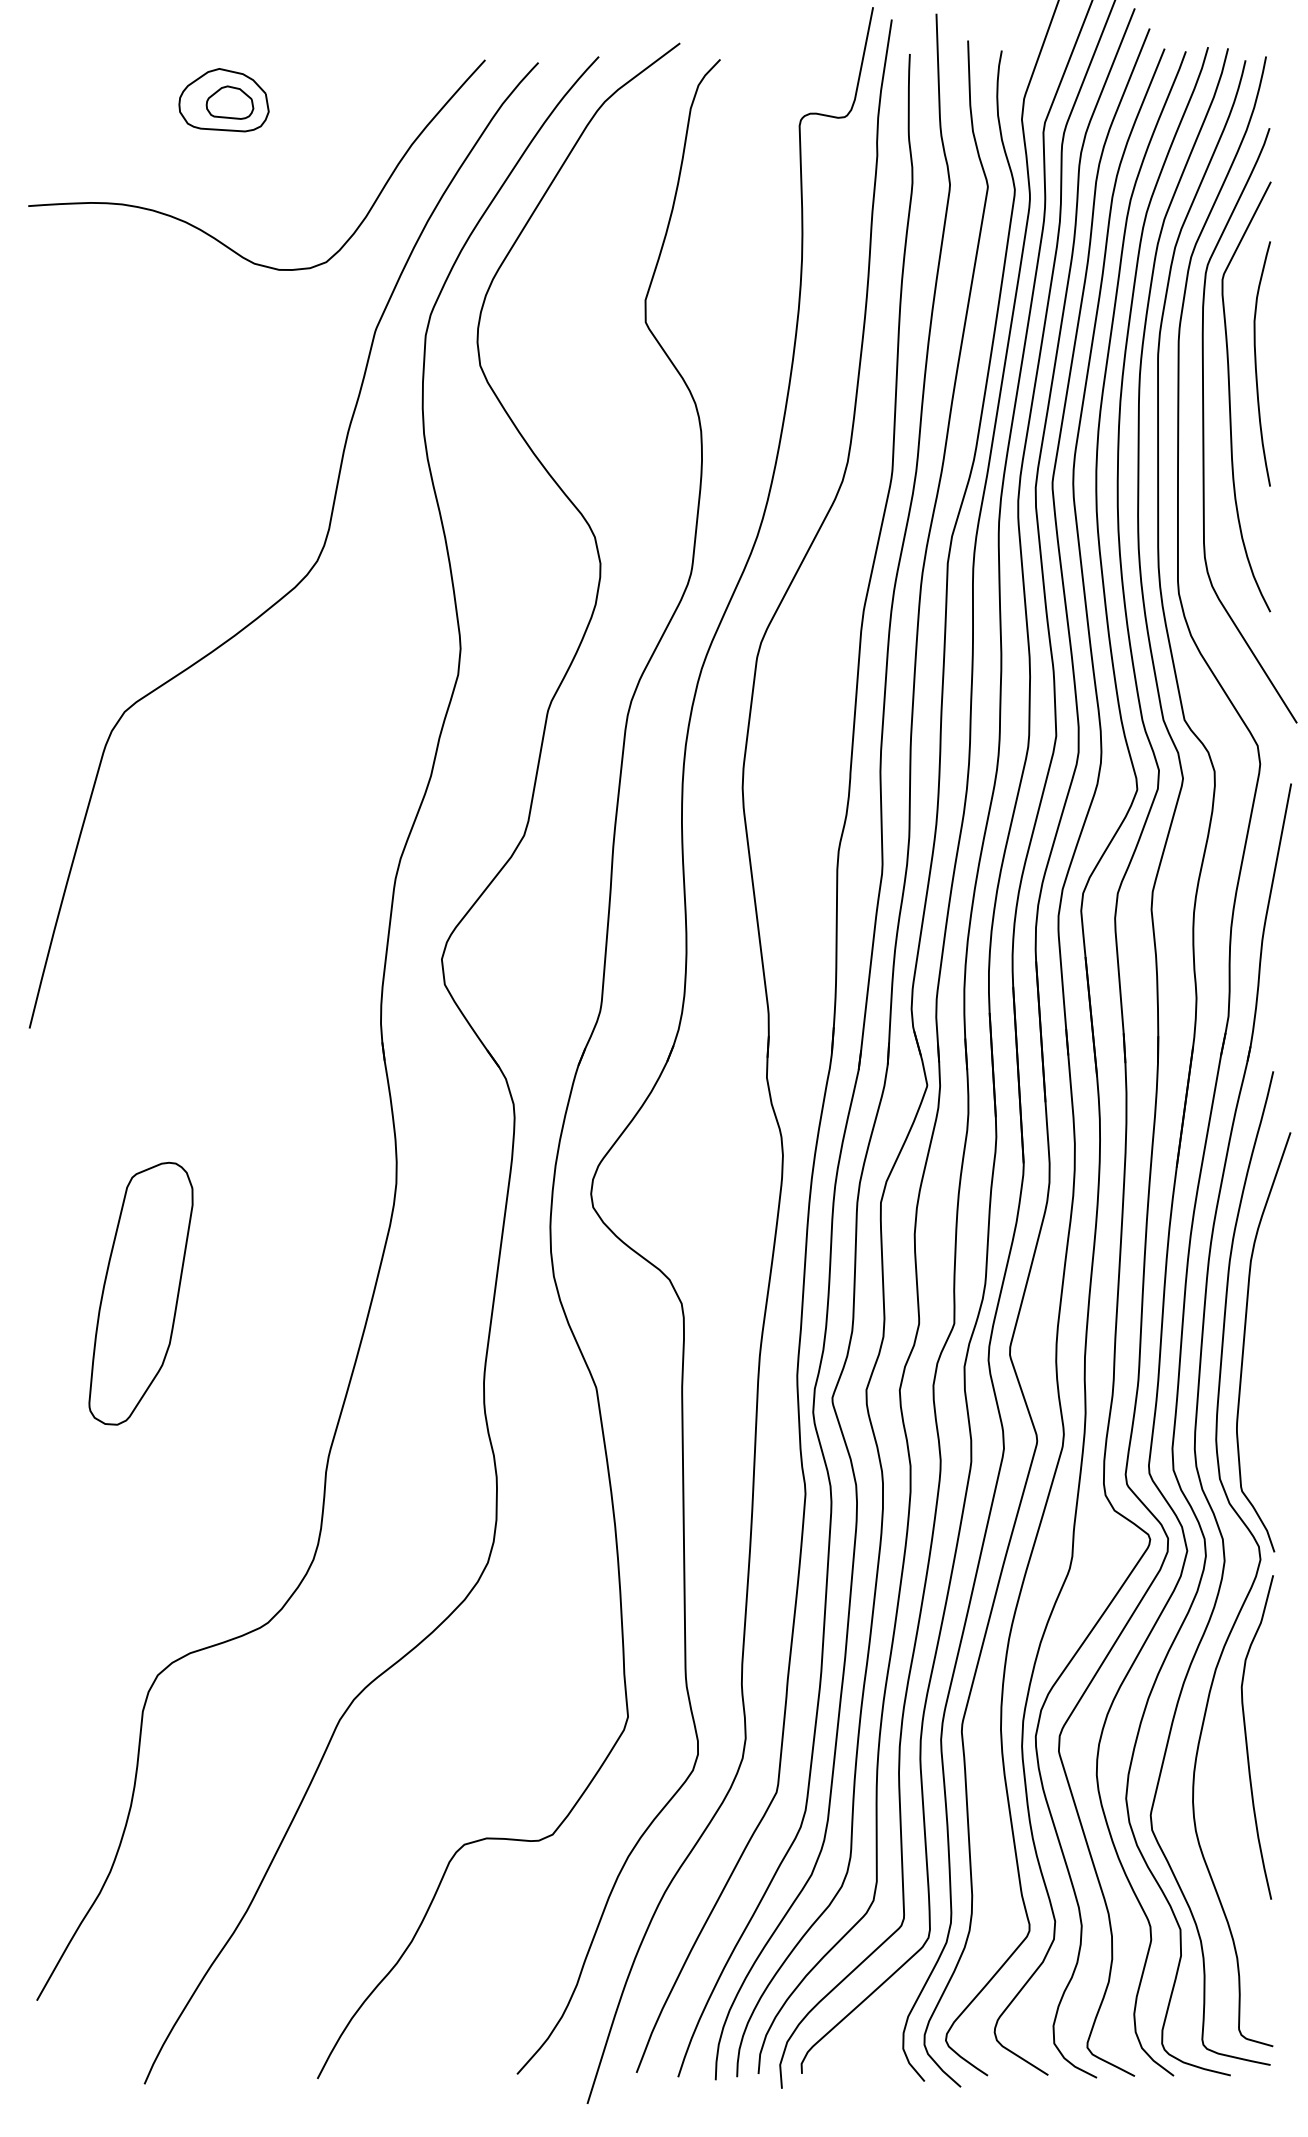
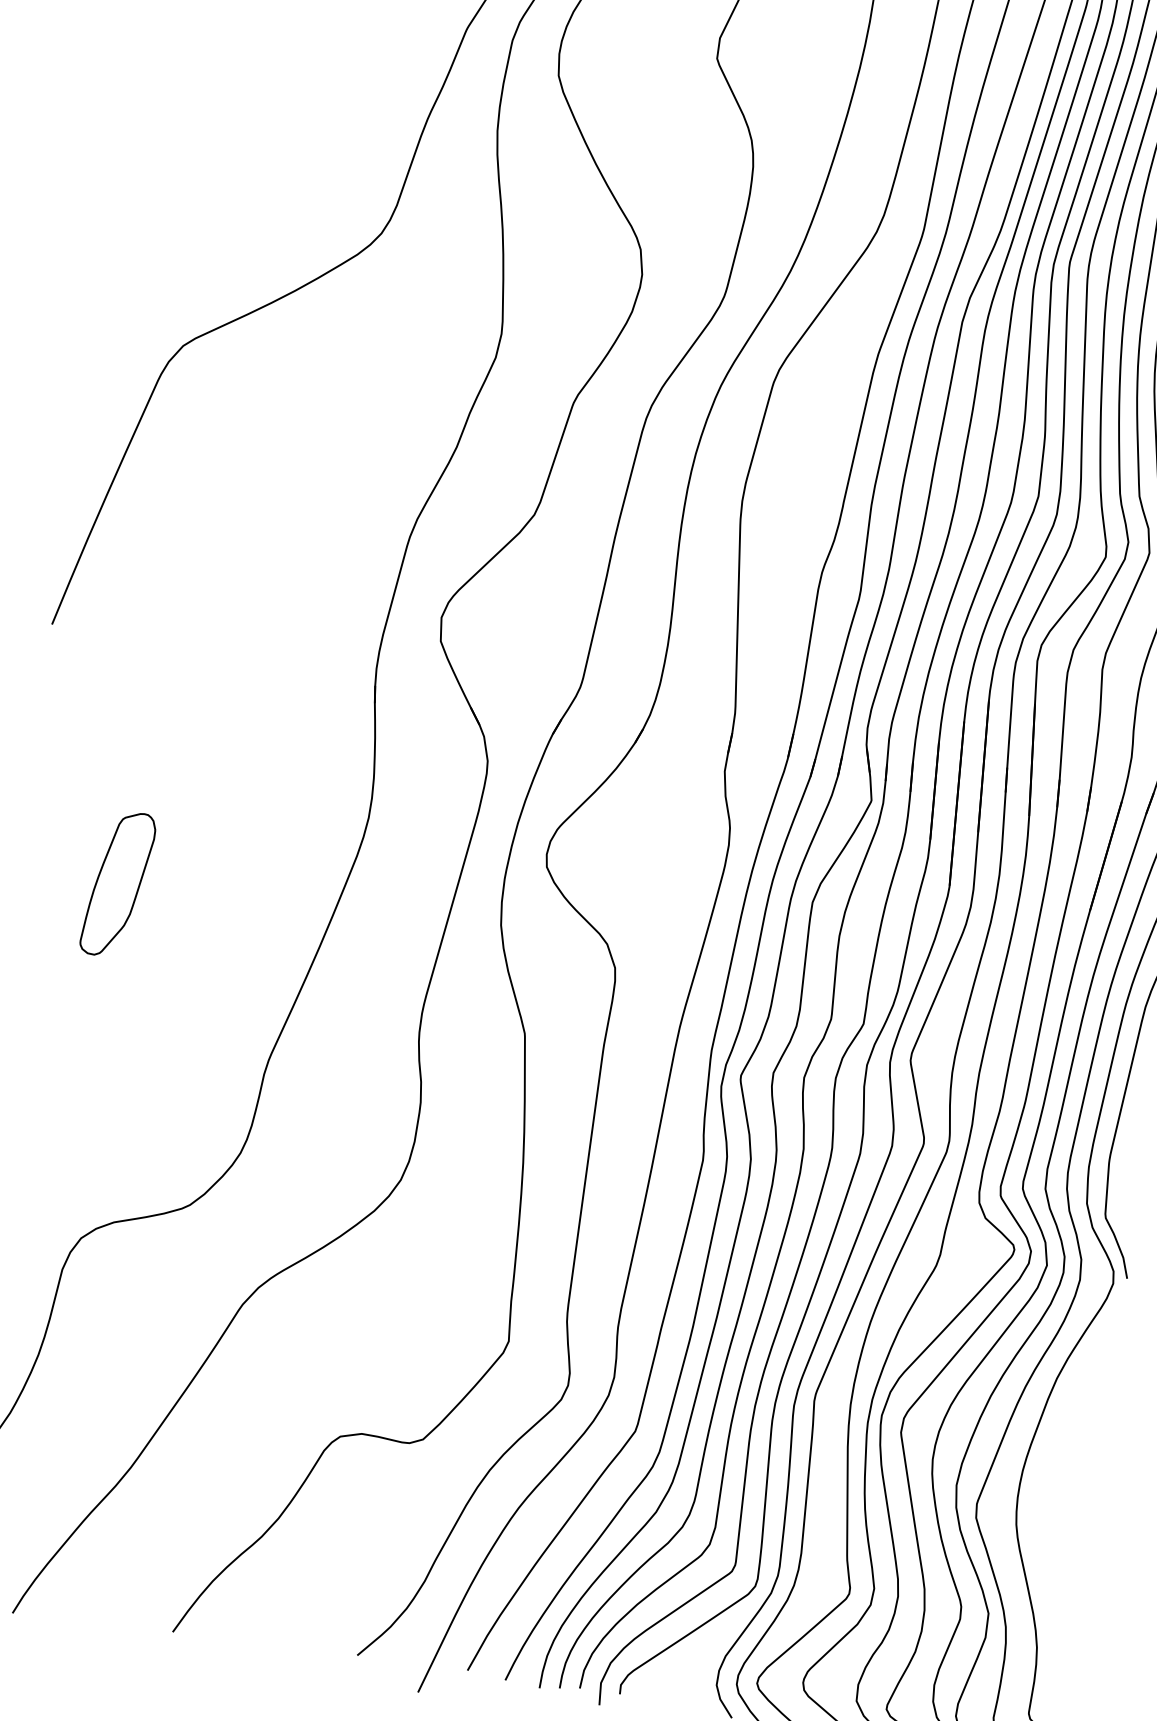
part: (140, 1293) -> (117, 884), size x0.6
curve: (1247, 1740) -> (1076, 1448), removed

